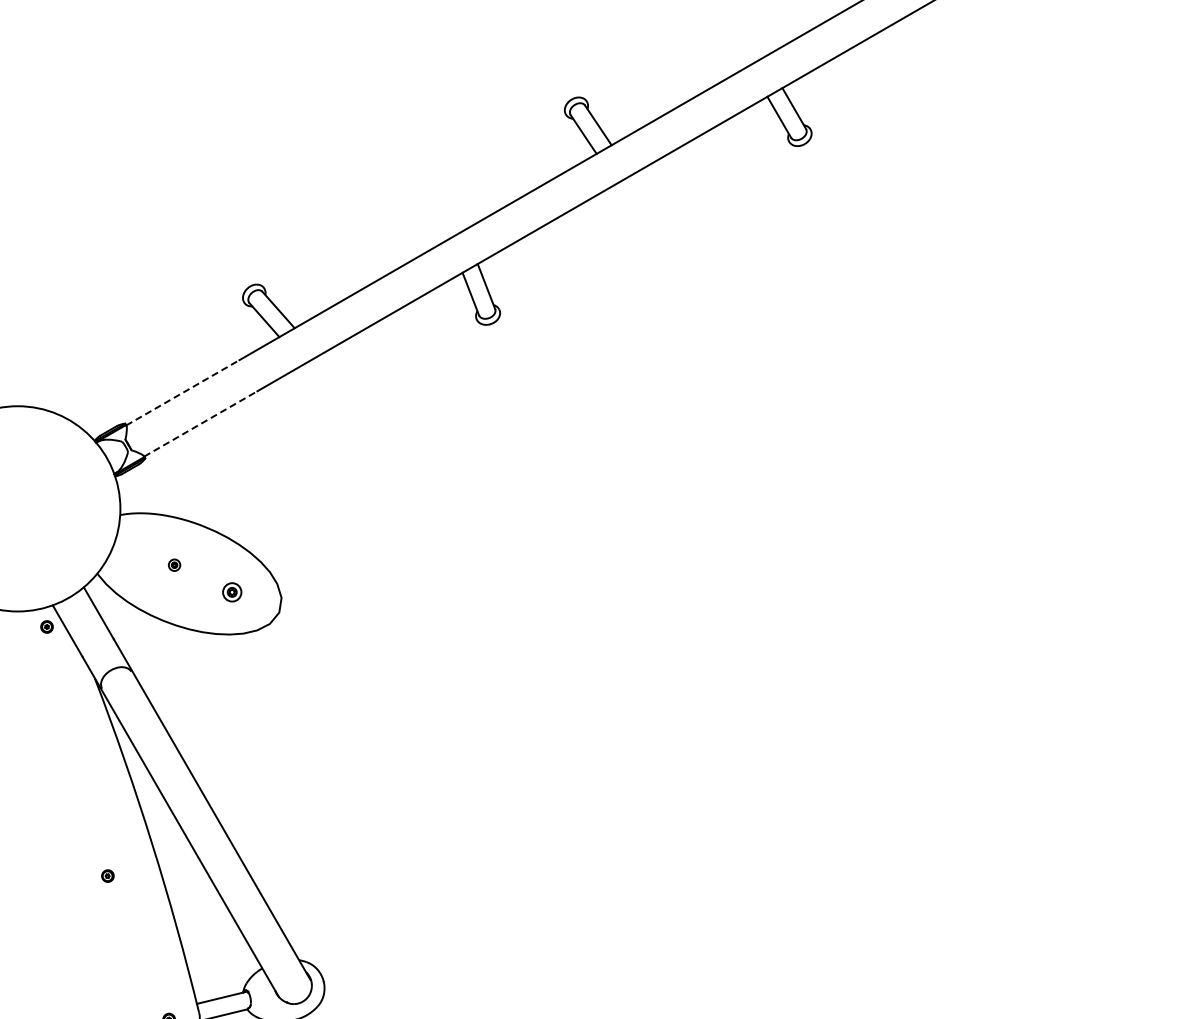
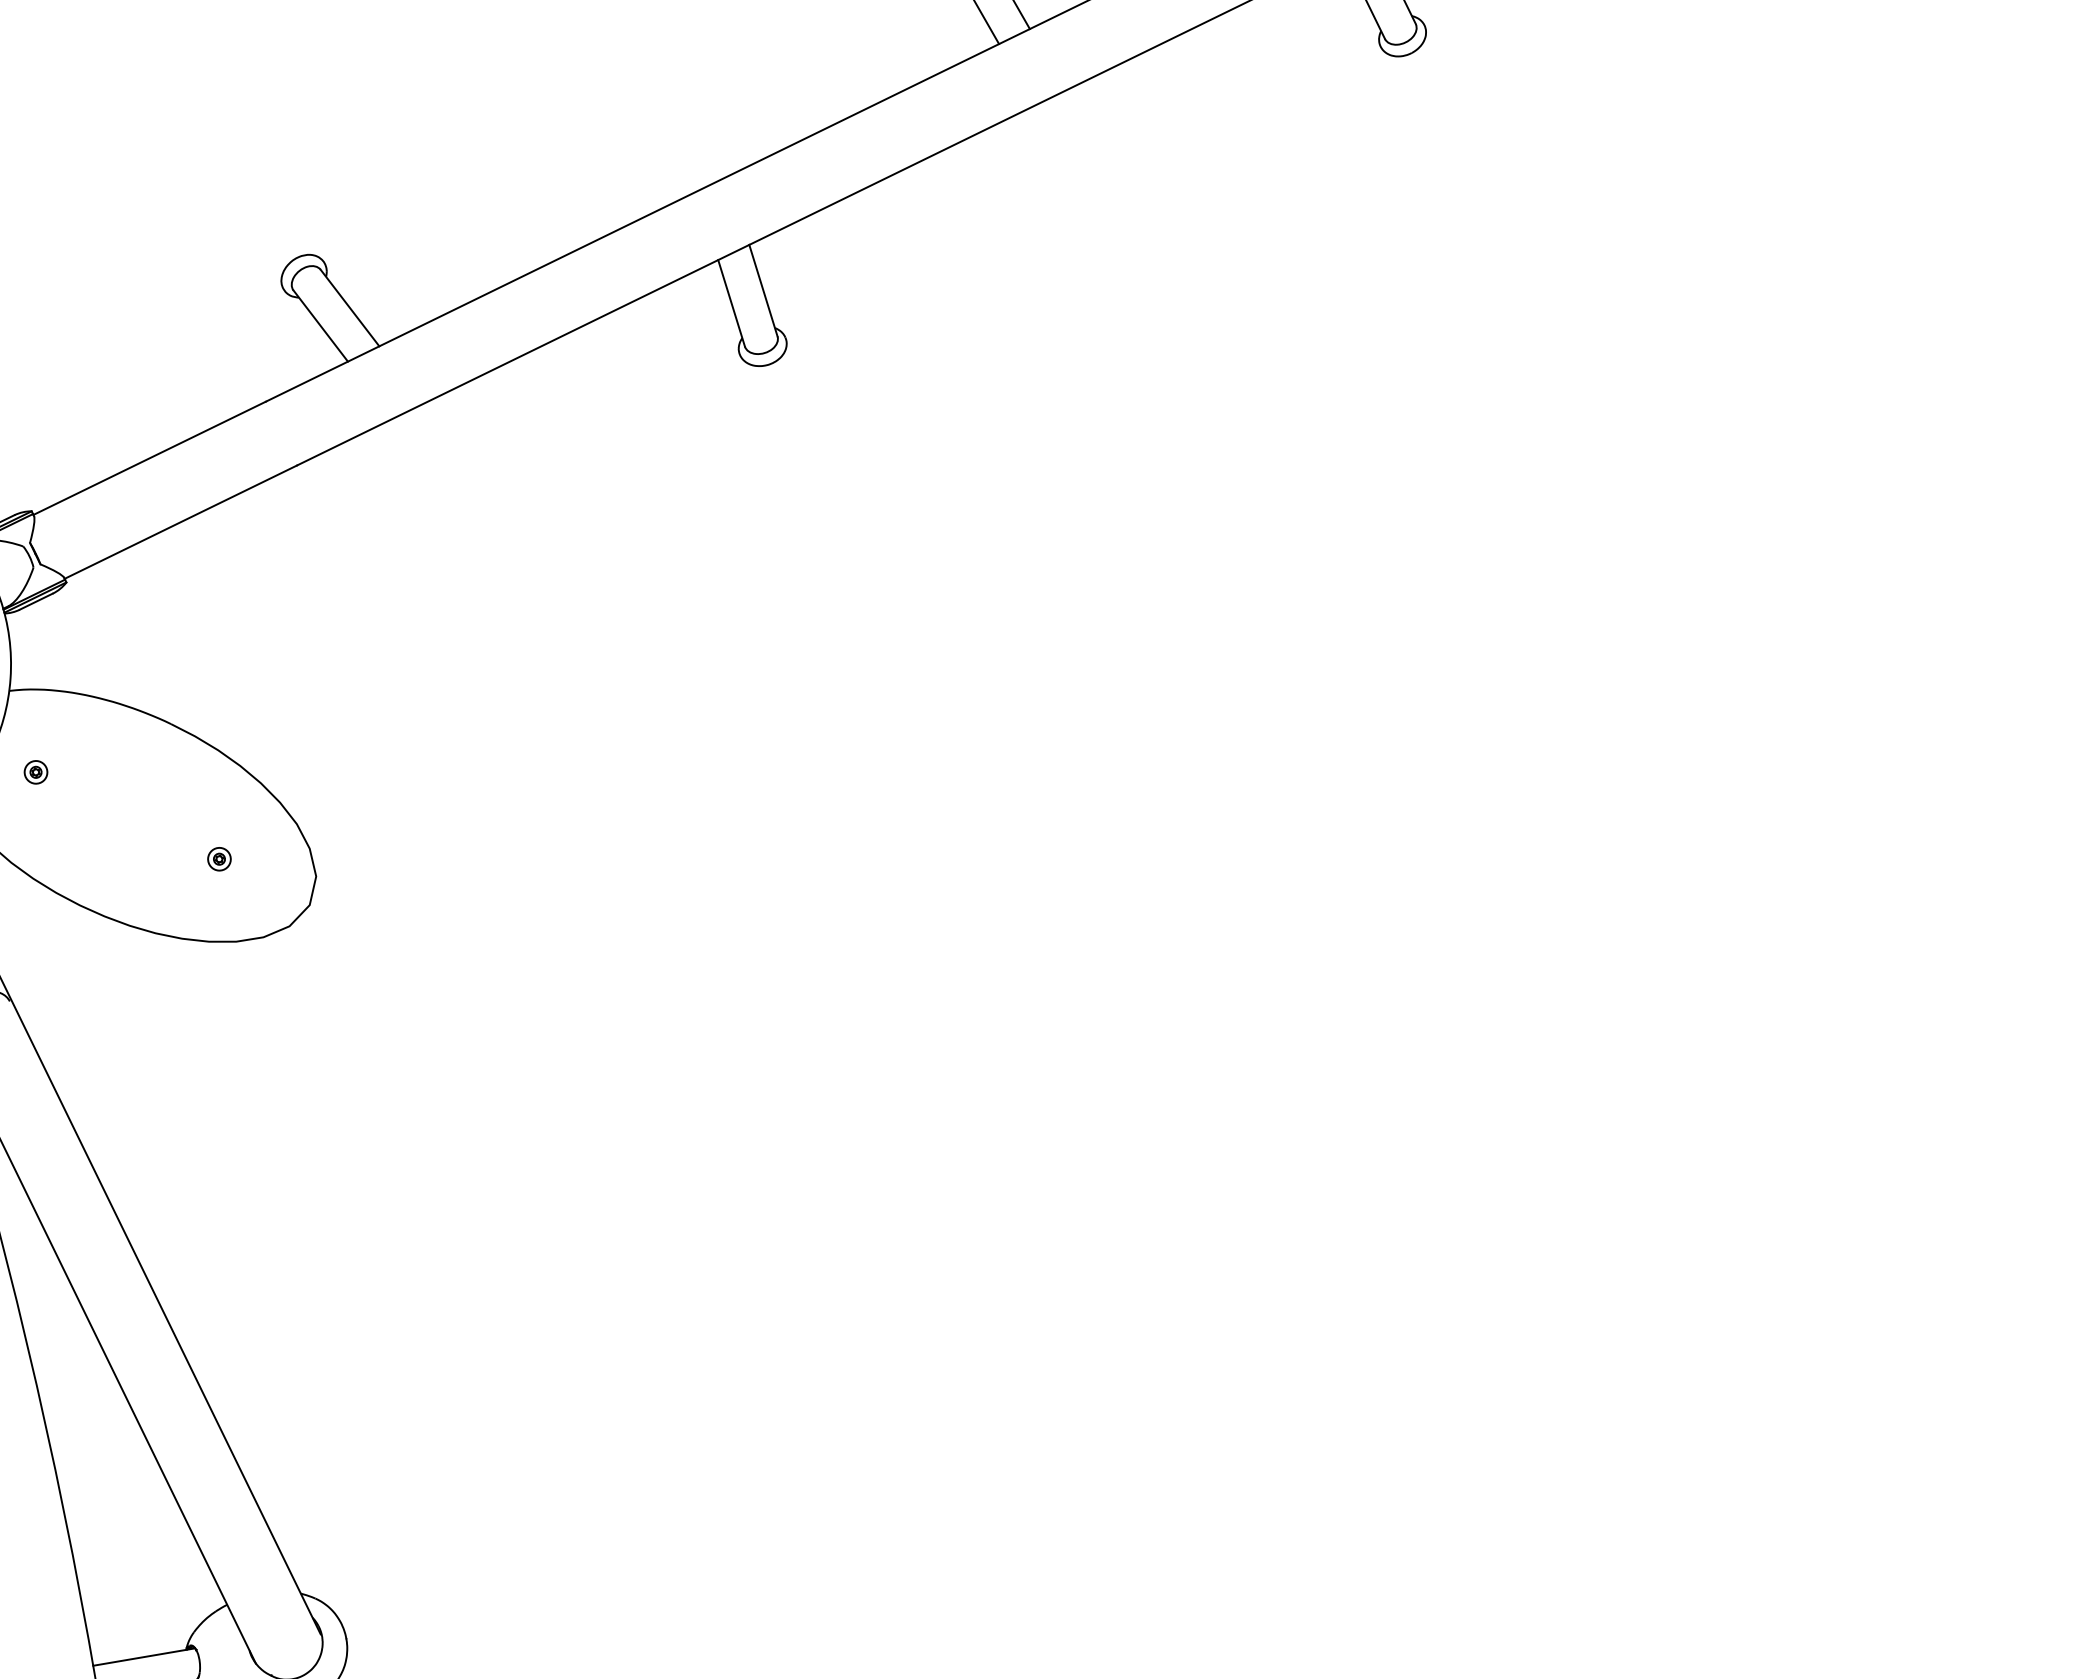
line: (183, 392) -> (151, 457), dashed -> solid
line: (201, 423) -> (182, 521), dashed -> solid
part: (174, 564) -> (35, 770), moved
part: (231, 592) -> (218, 858), size x0.62

